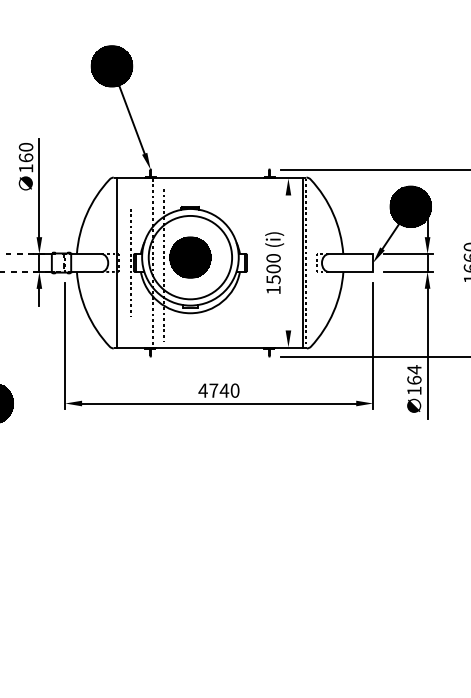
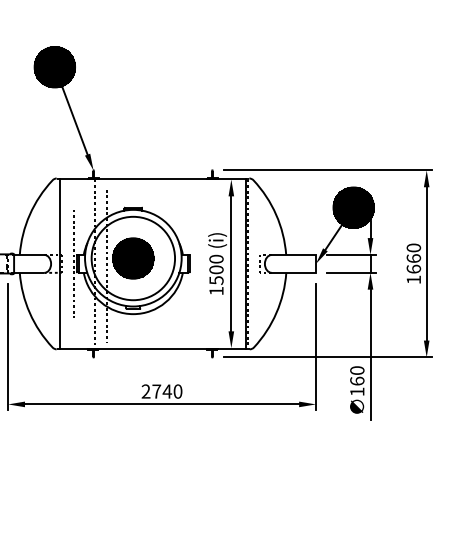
line: (288, 262) -> (231, 263), added
text: (414, 369) -> (357, 370), 164 -> 160
text: (202, 390) -> (145, 391), 4740 -> 2740

